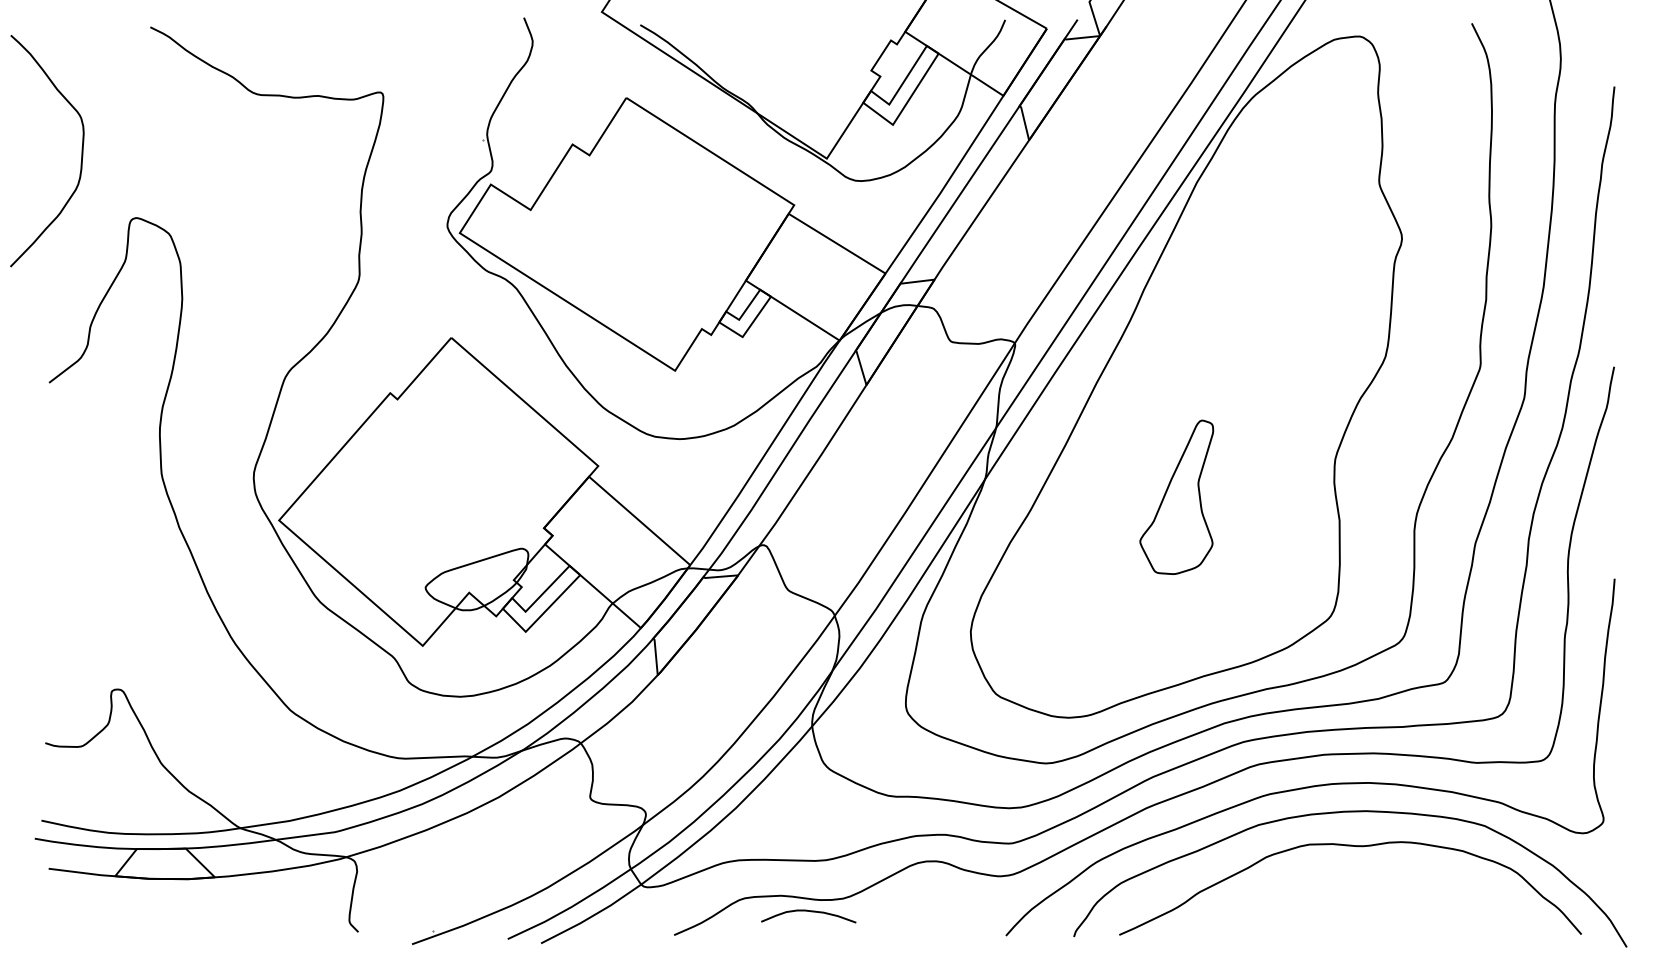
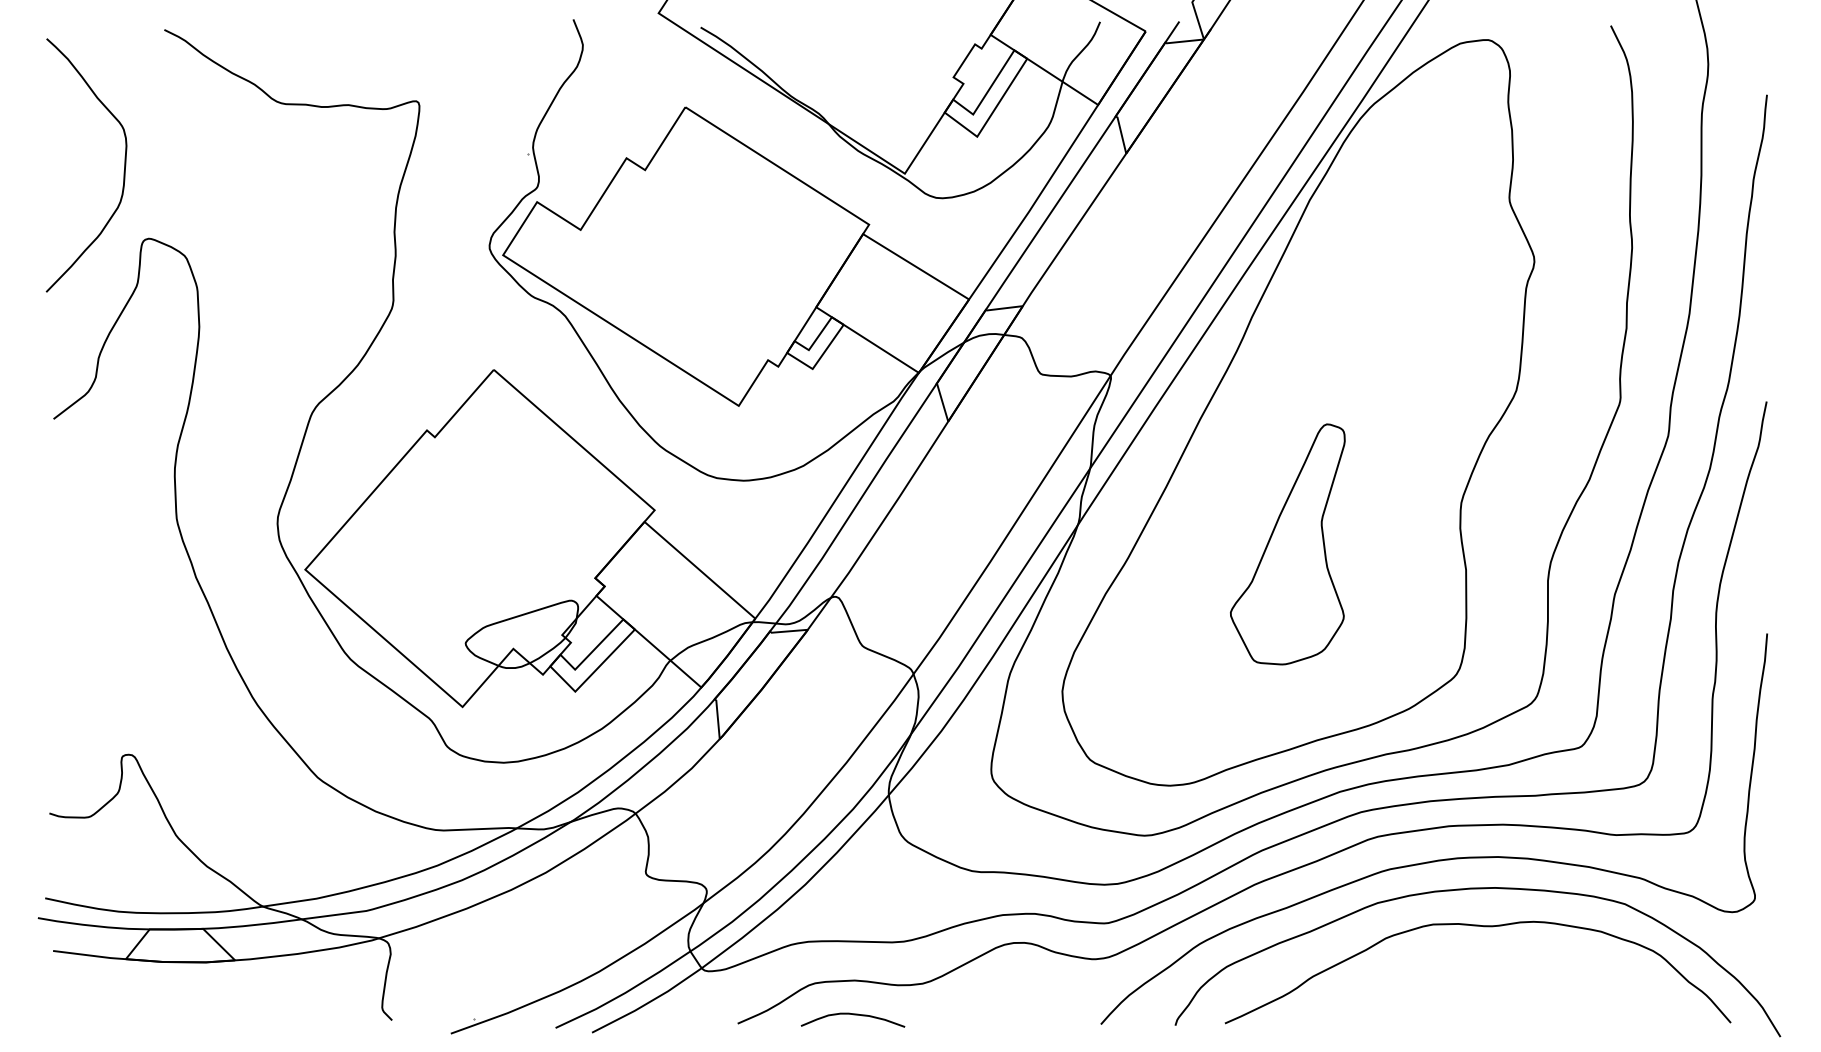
curve: (81, 156) -> (123, 171), moved
part: (1176, 497) -> (1287, 544), size x1.43
curve: (809, 912) -> (853, 1015), moved

